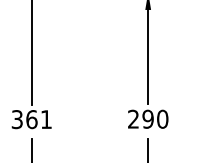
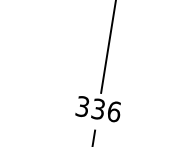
text: (148, 118) -> (98, 108), 290 -> 336

